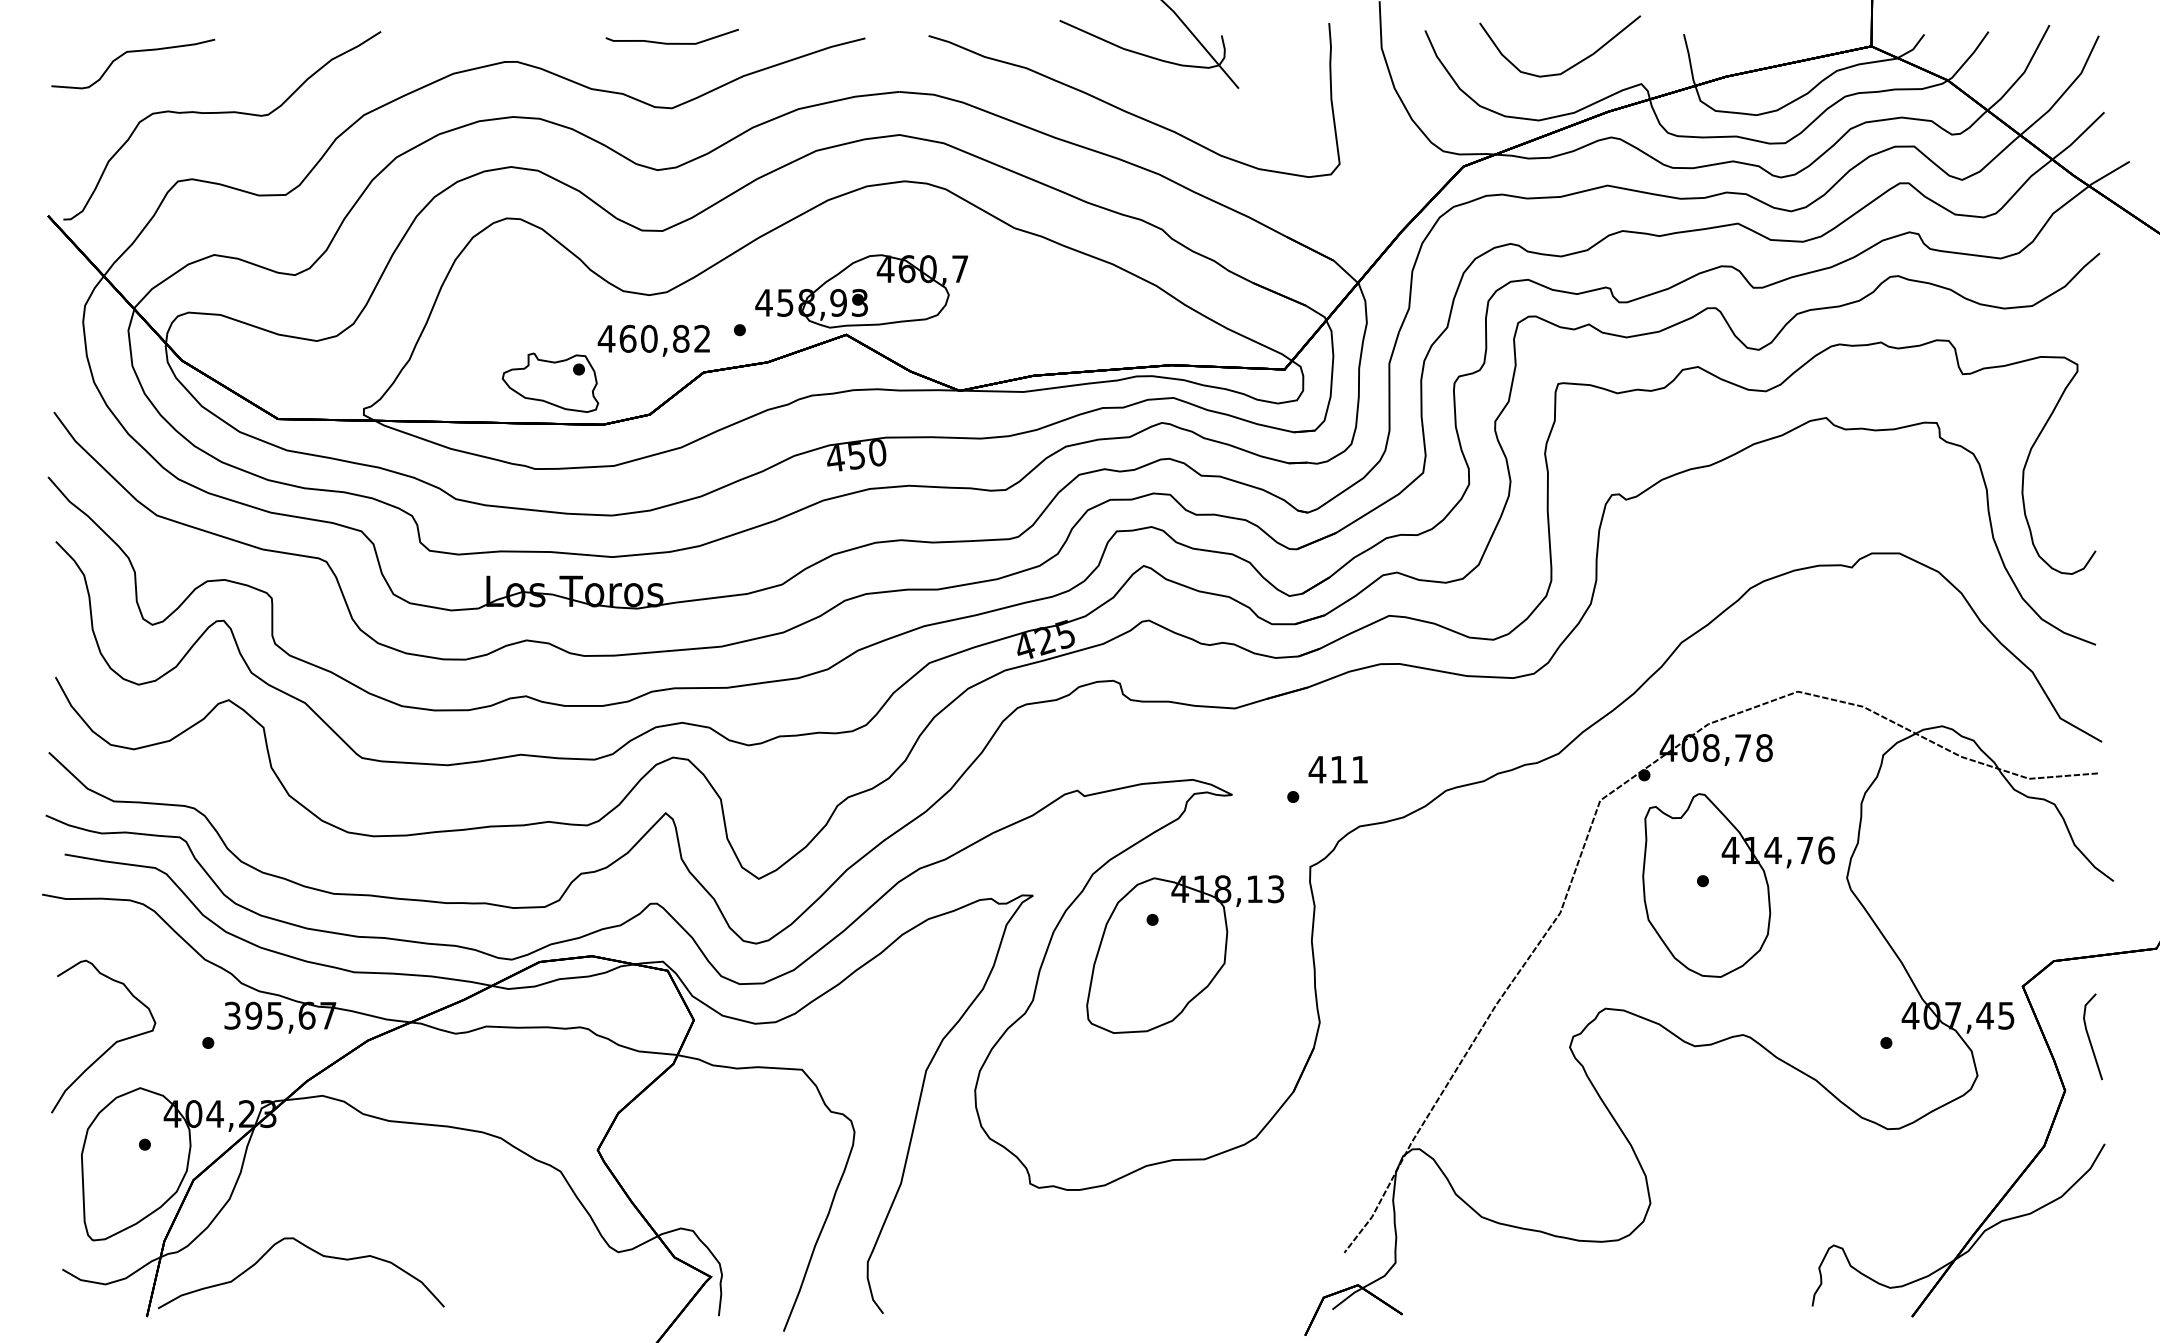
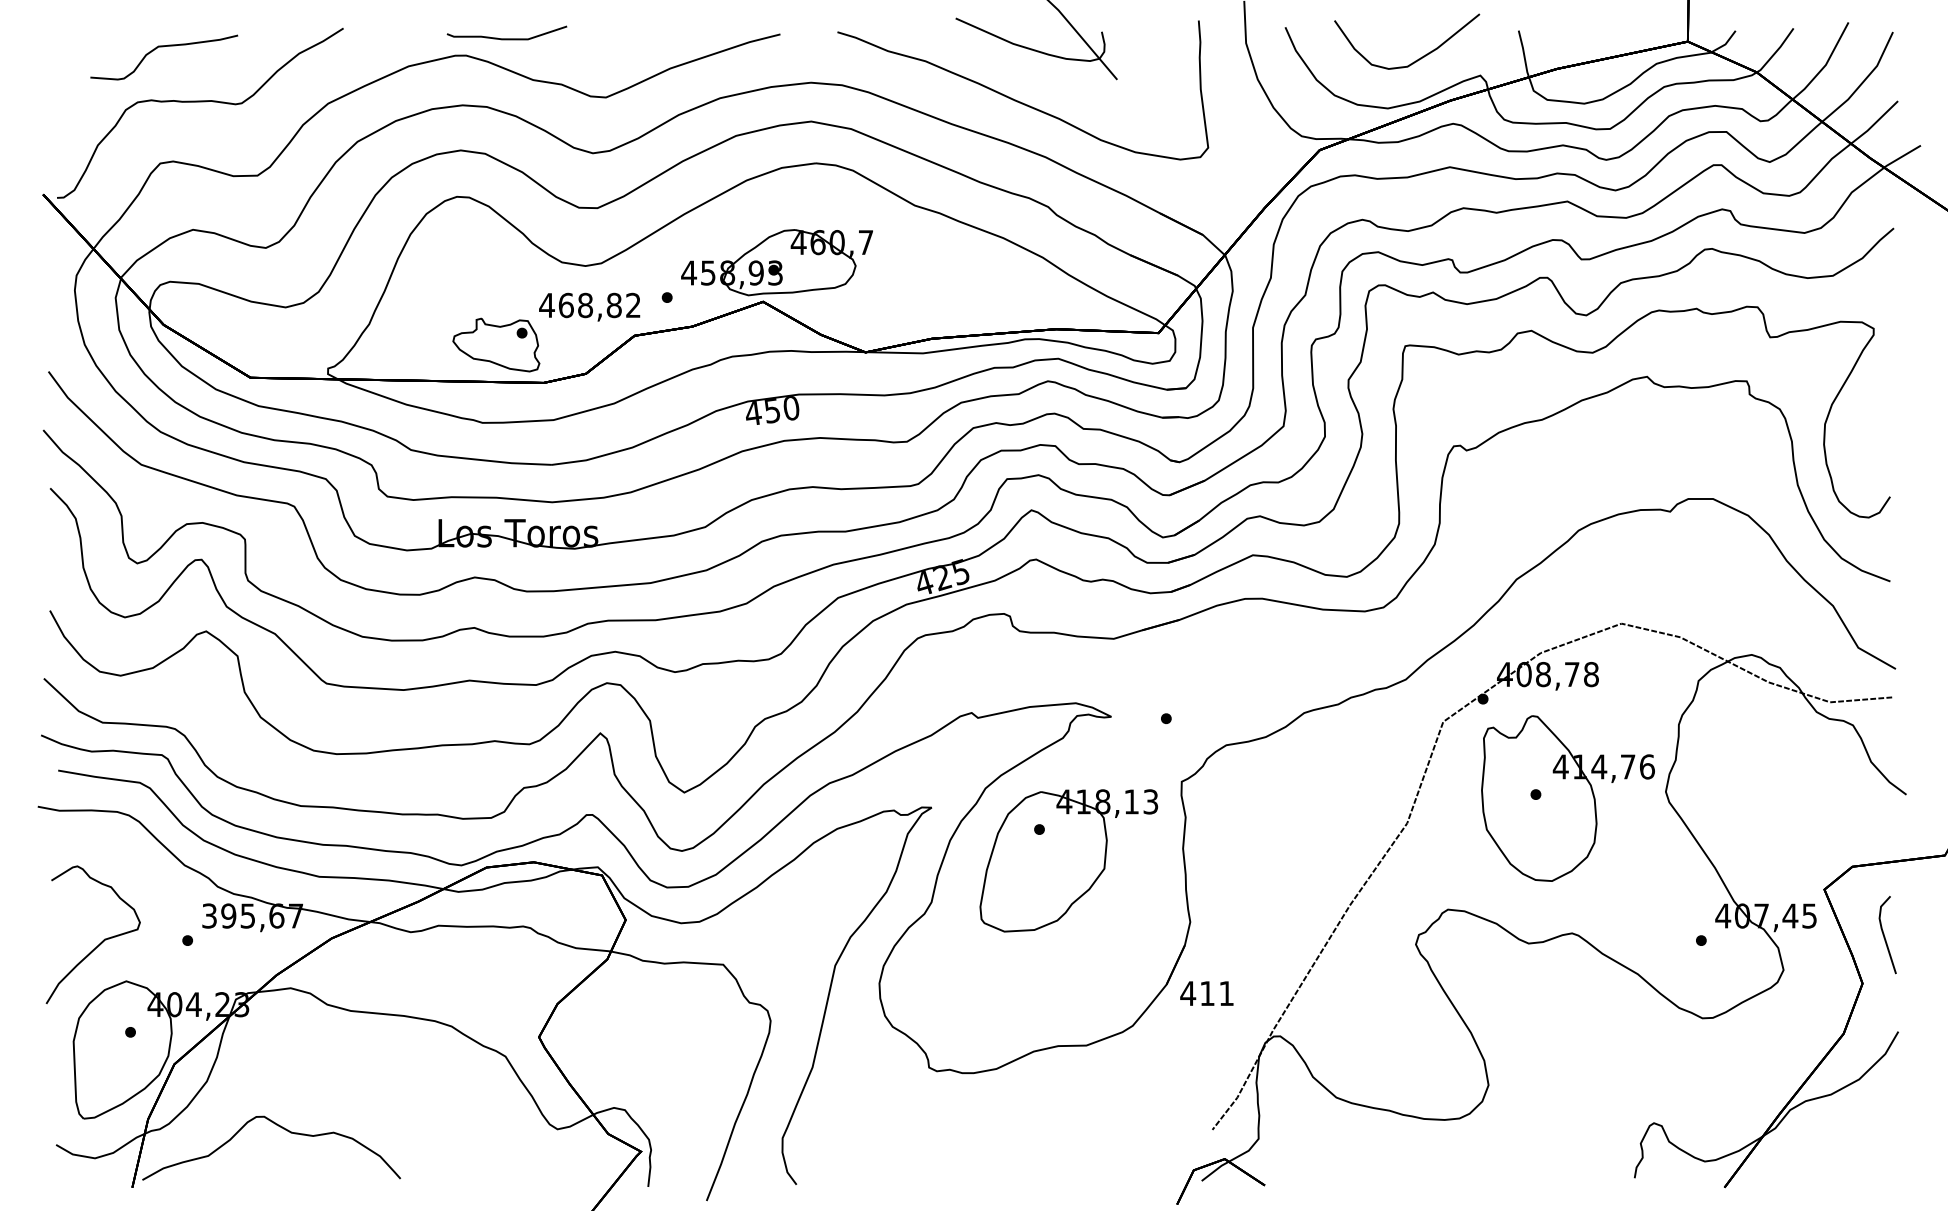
curve: (671, 42) -> (506, 38), moved
curve: (133, 52) -> (164, 47), moved
text: (649, 338) -> (585, 305), 460,82 -> 468,82
text: (1337, 769) -> (1206, 993), moved

